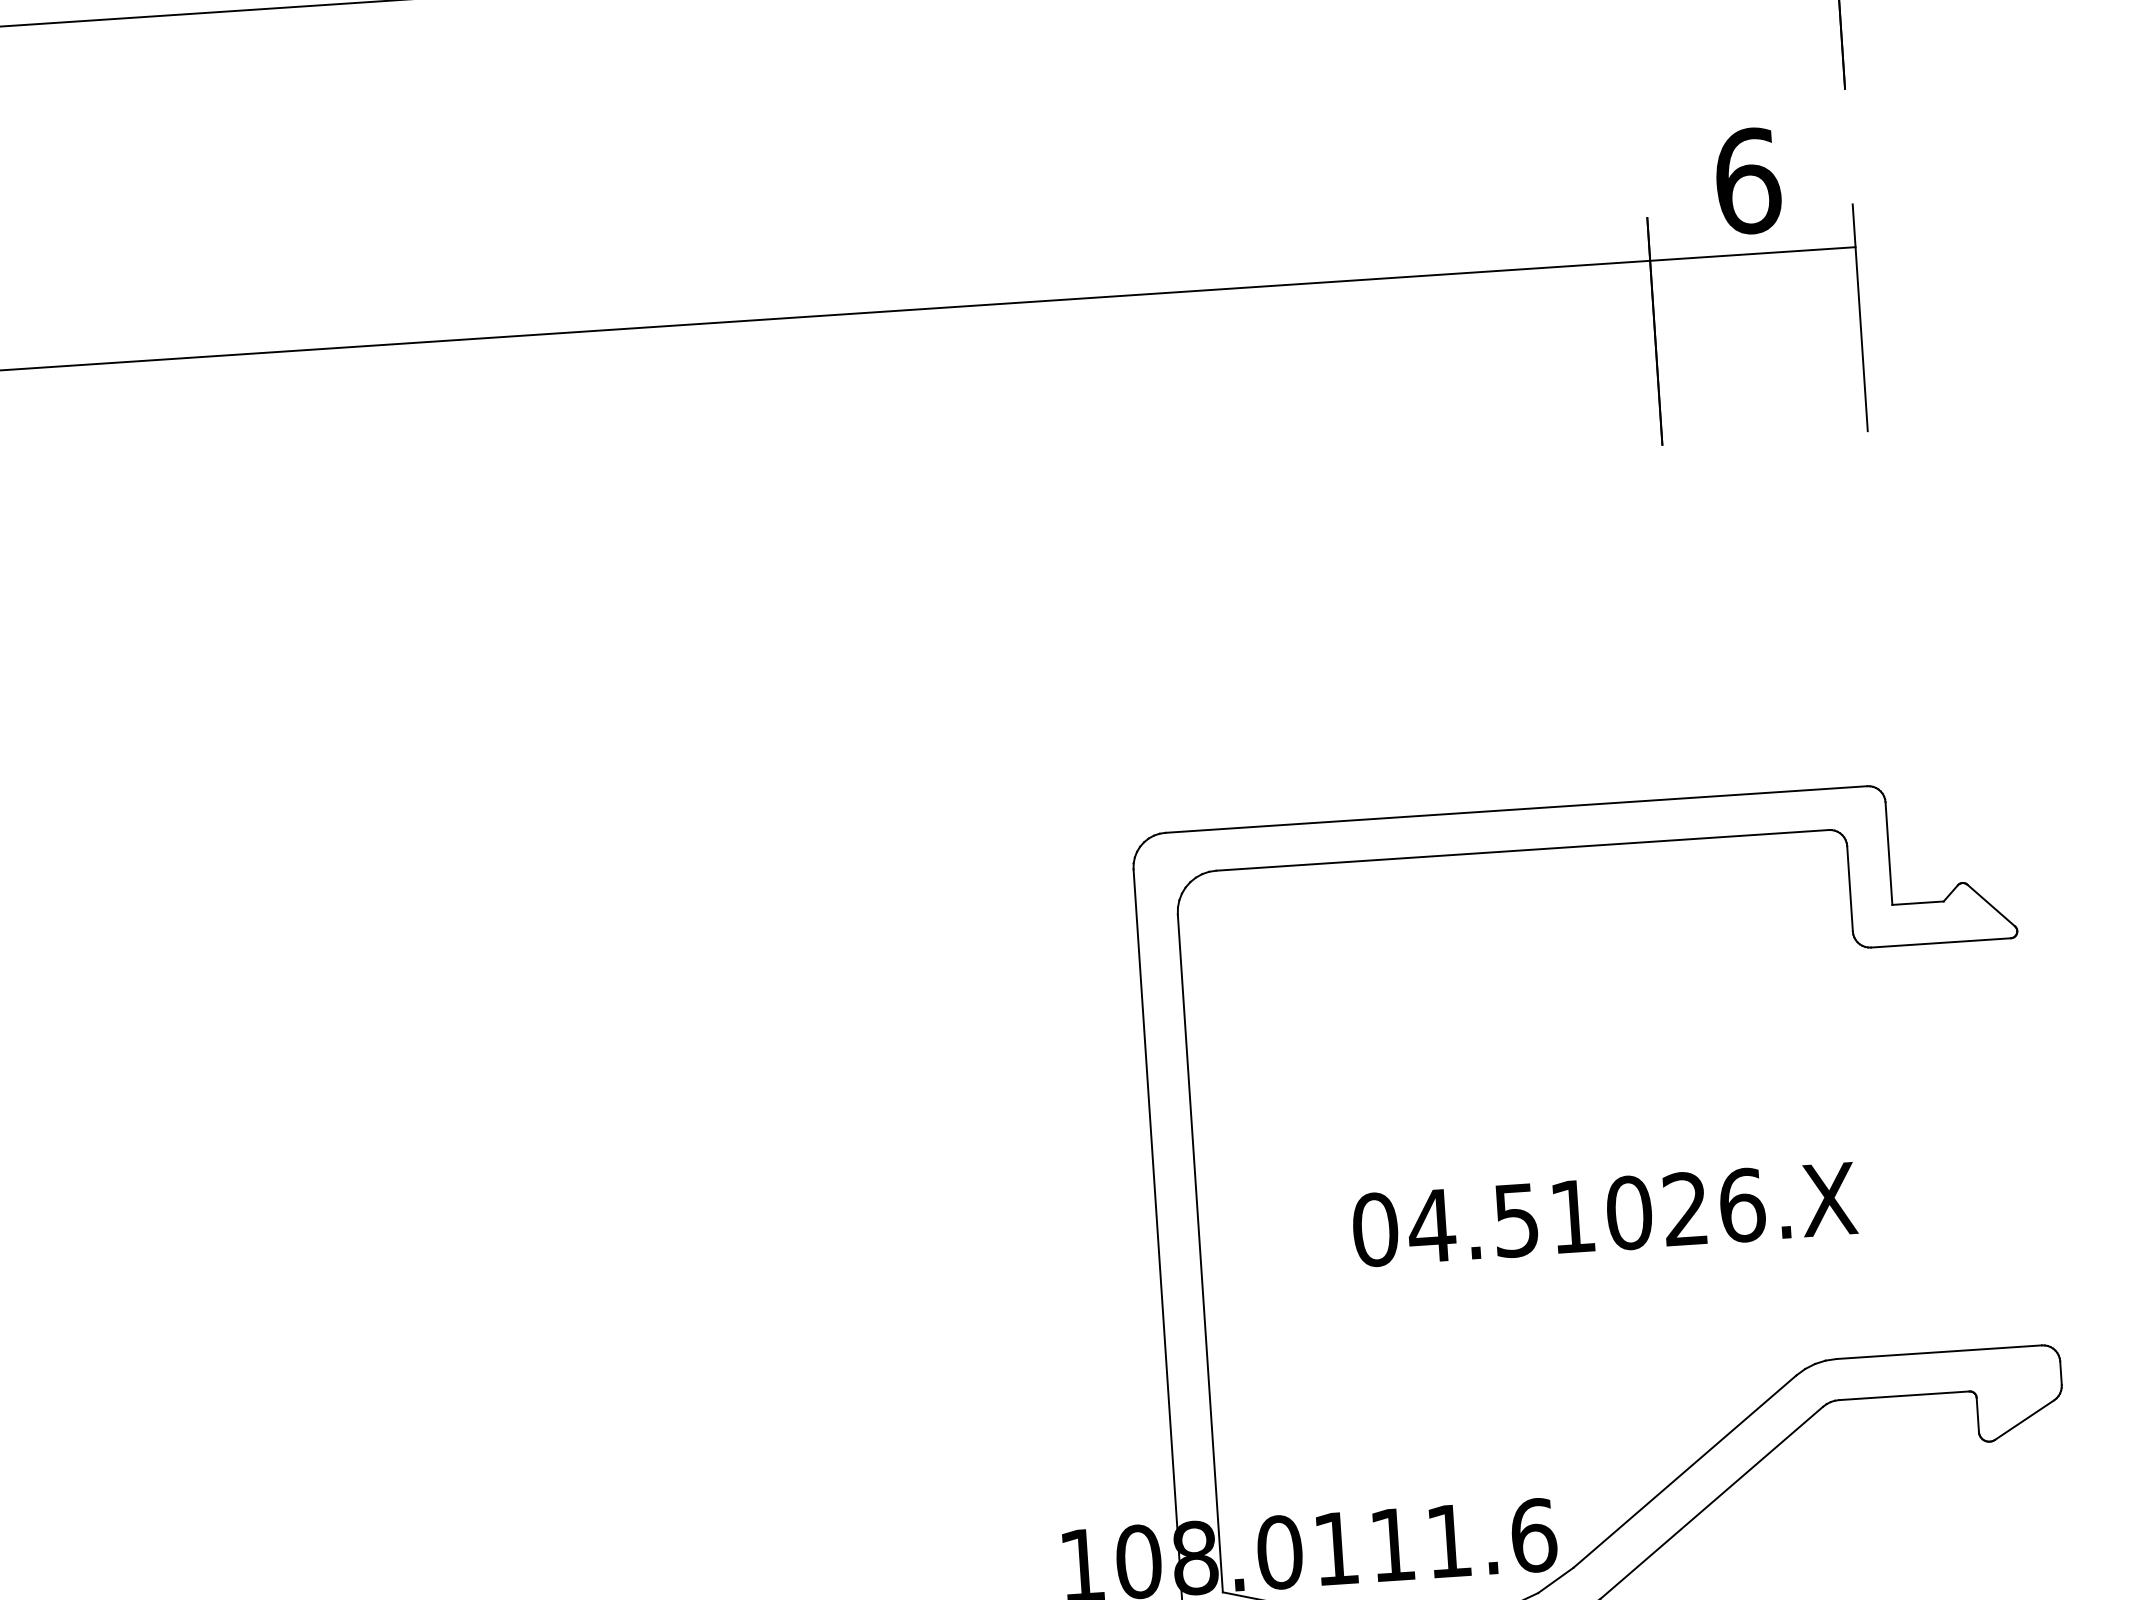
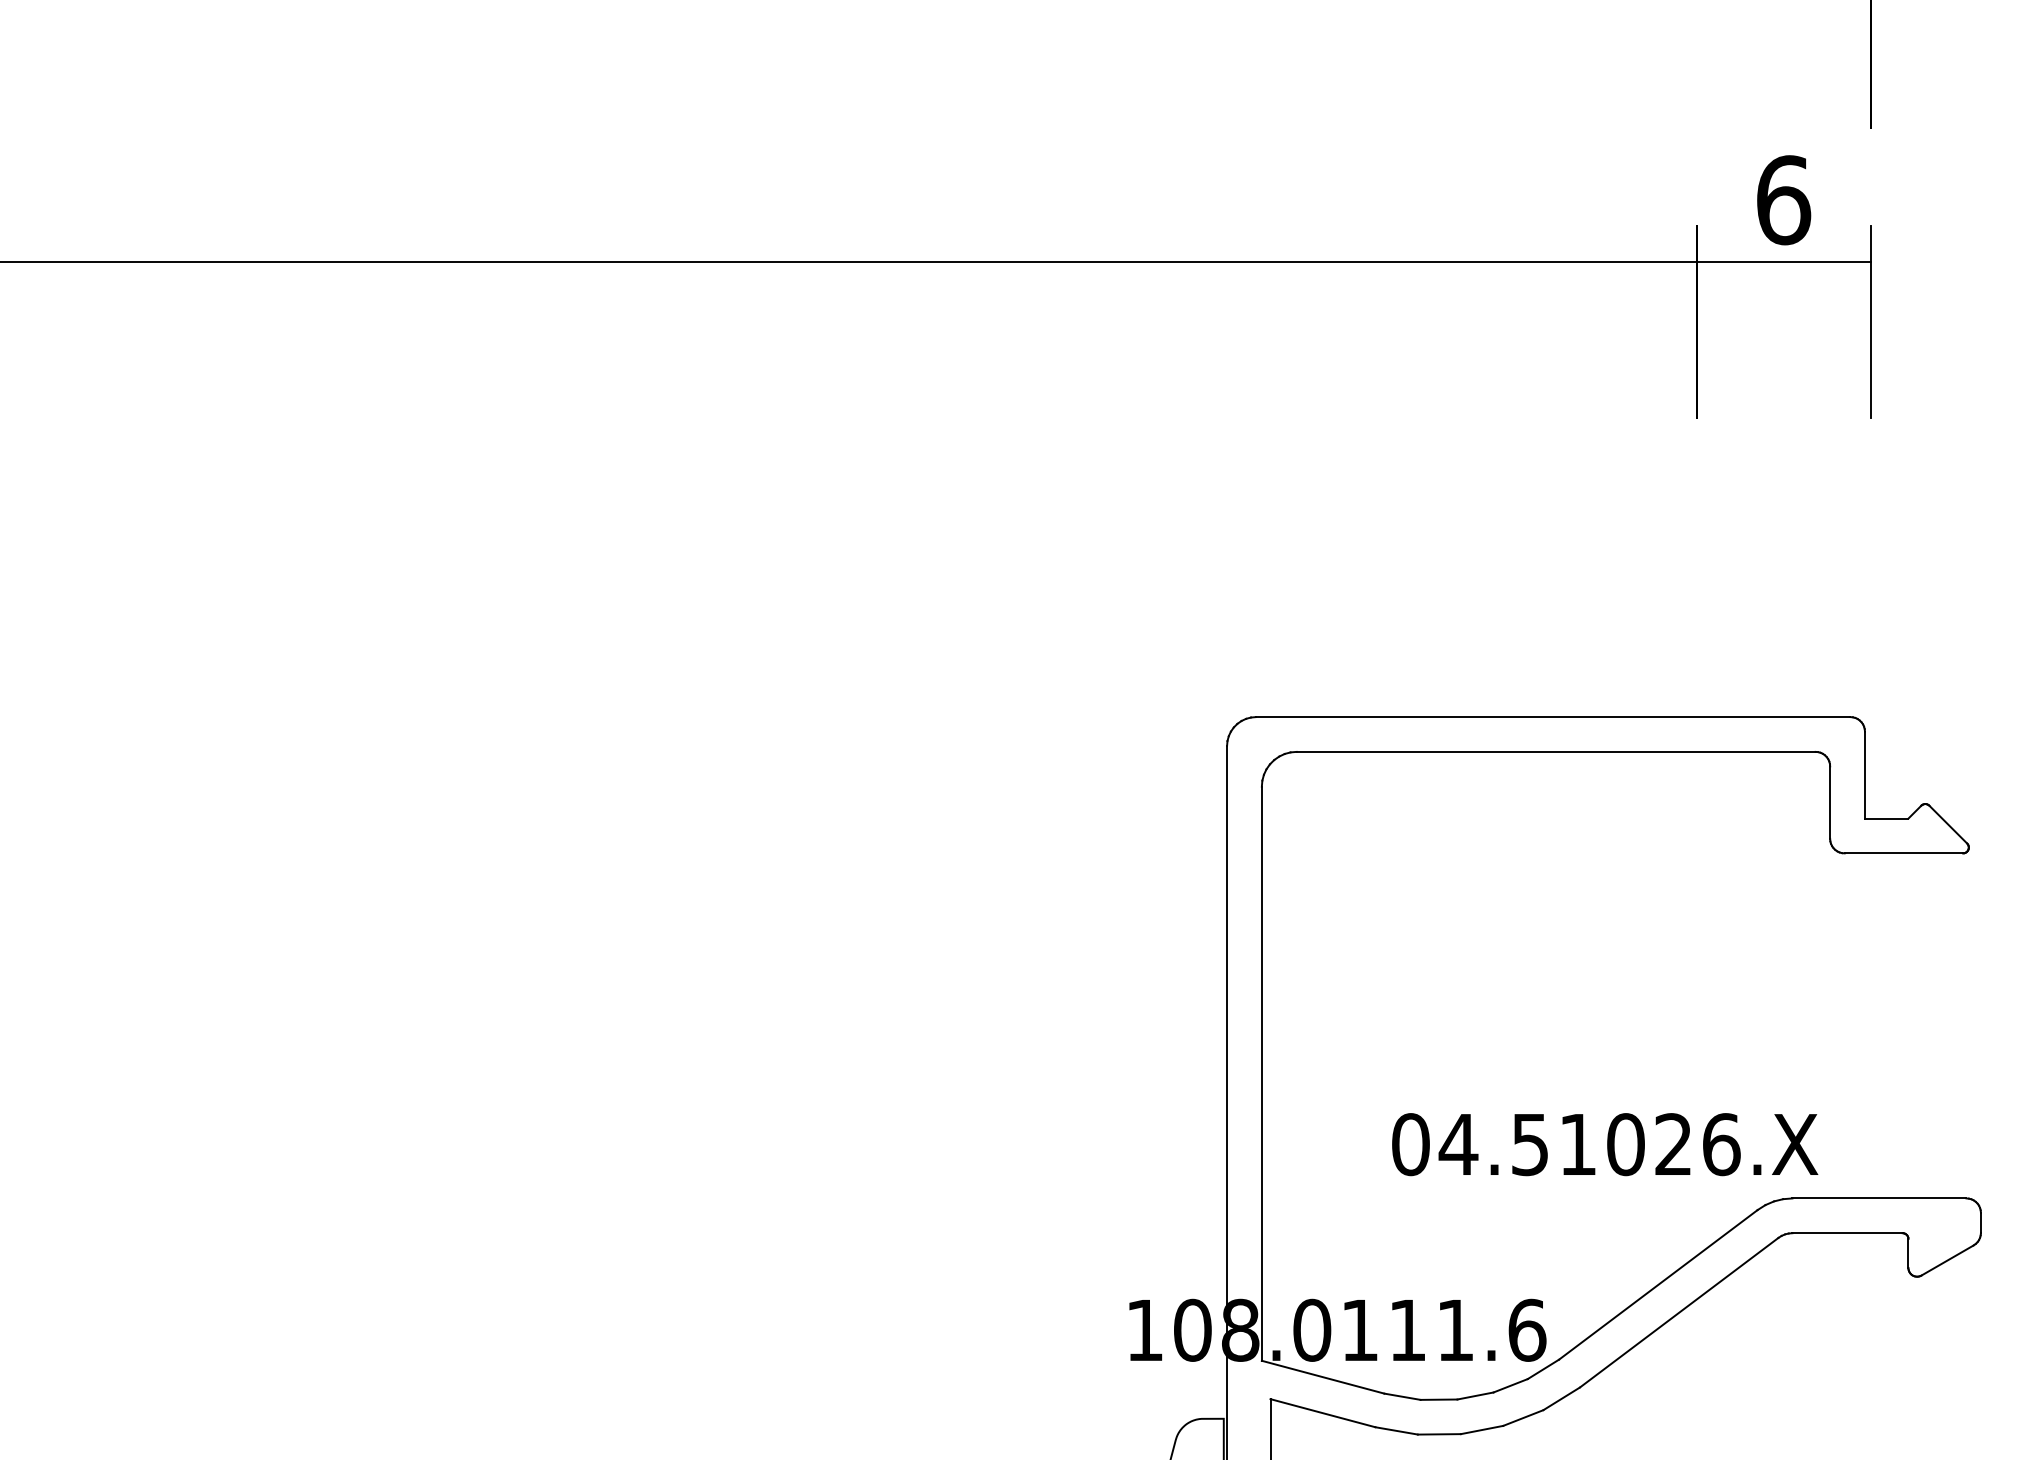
text: (1605, 1214) -> (1605, 1144), moved

